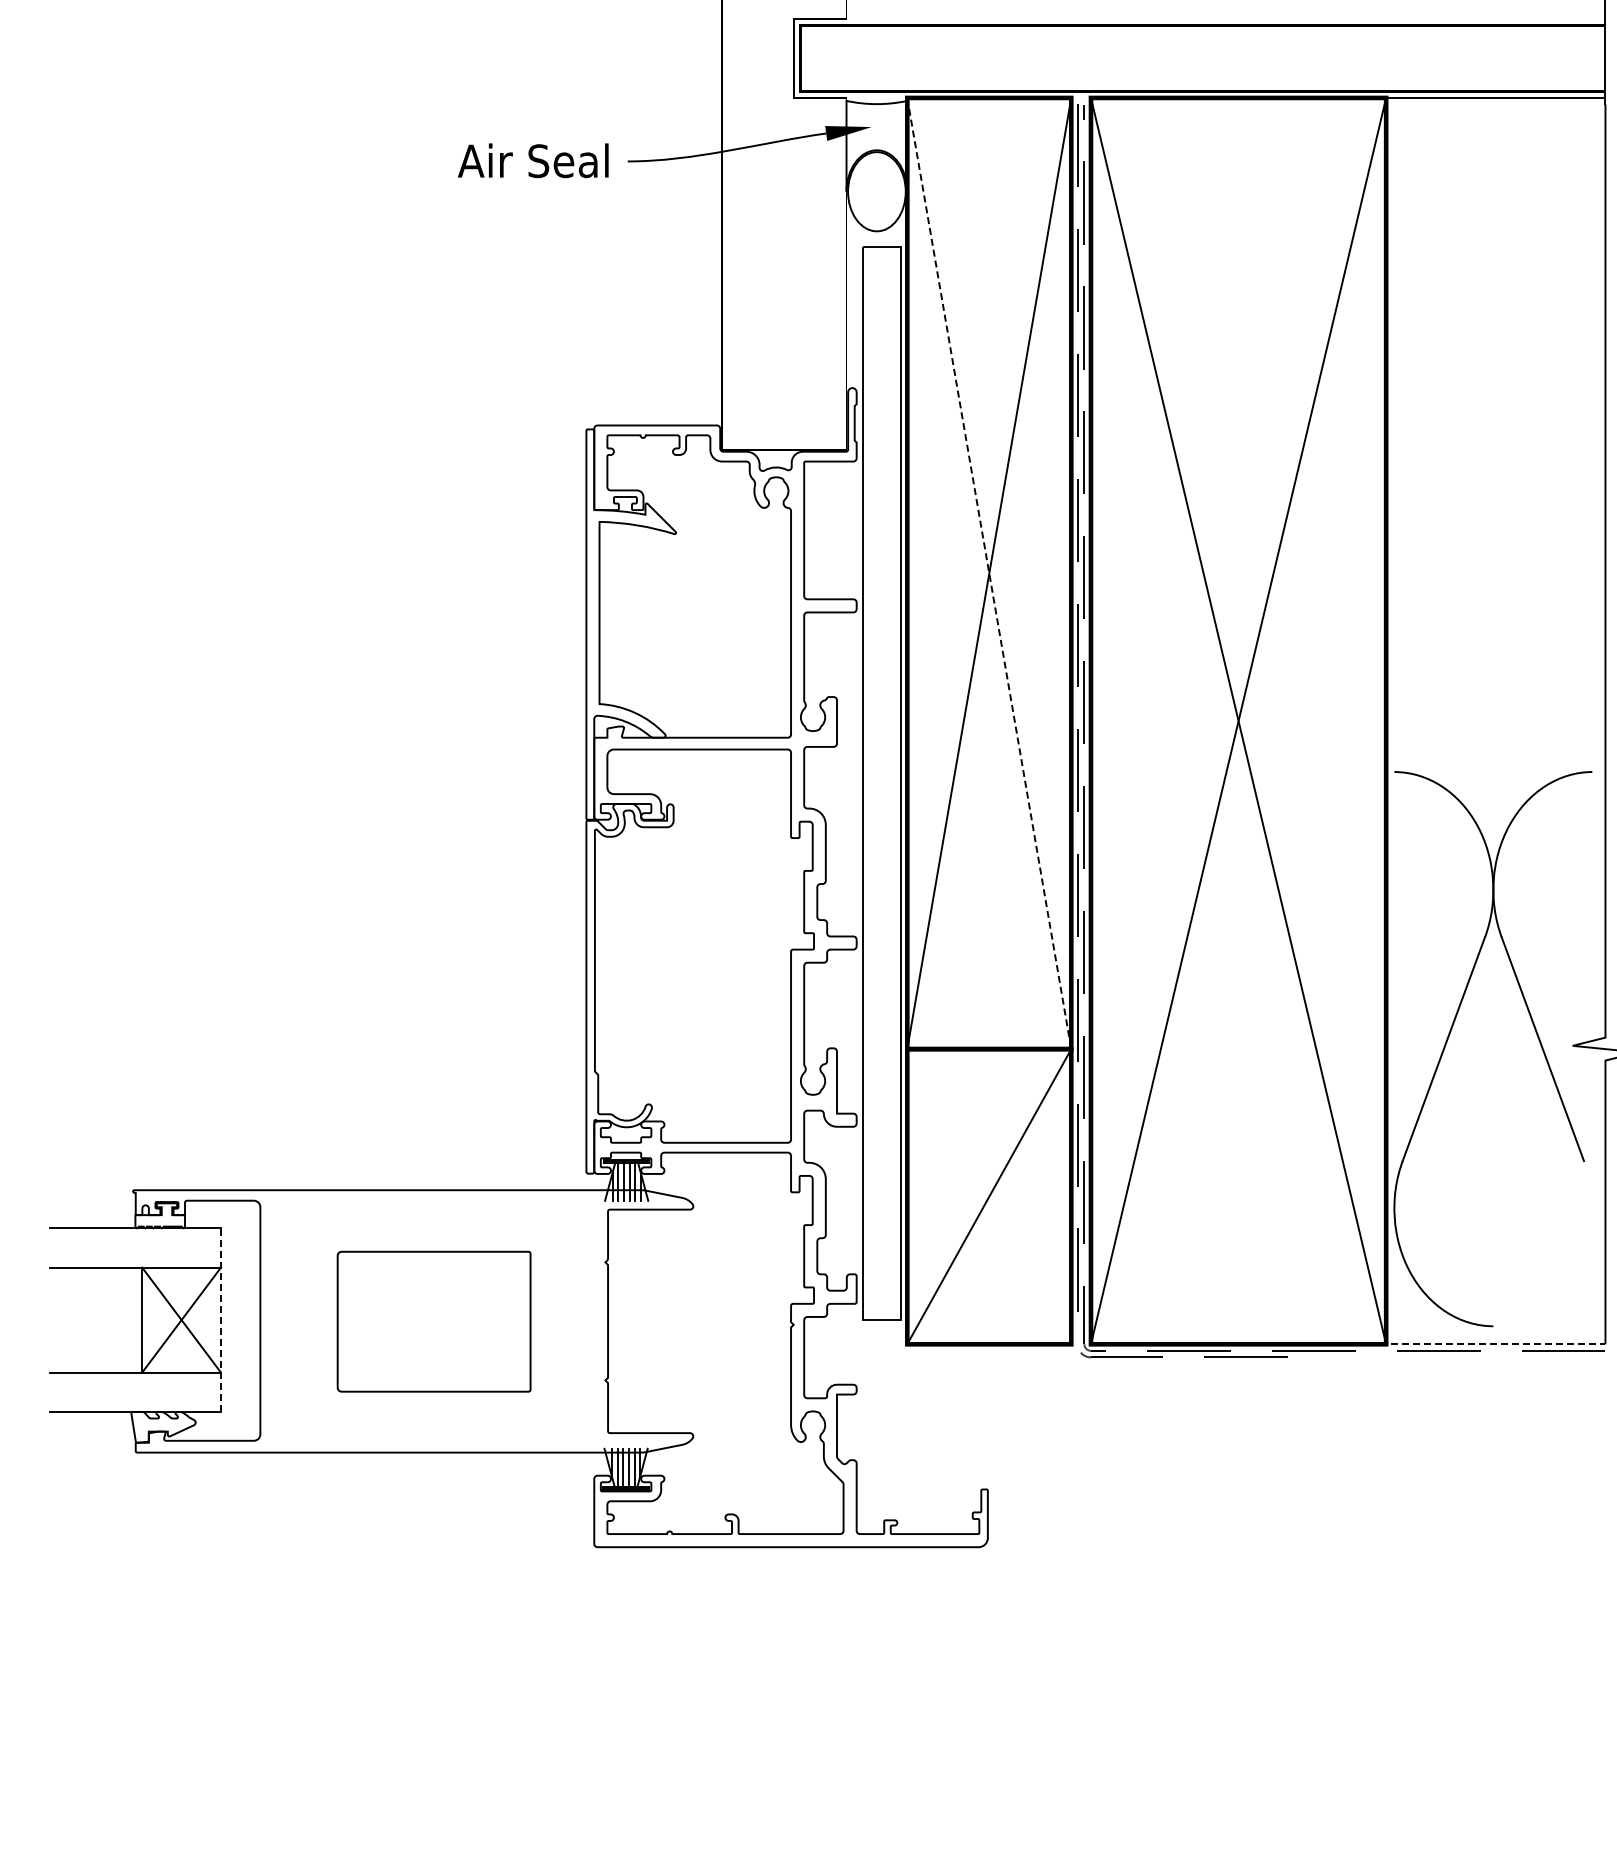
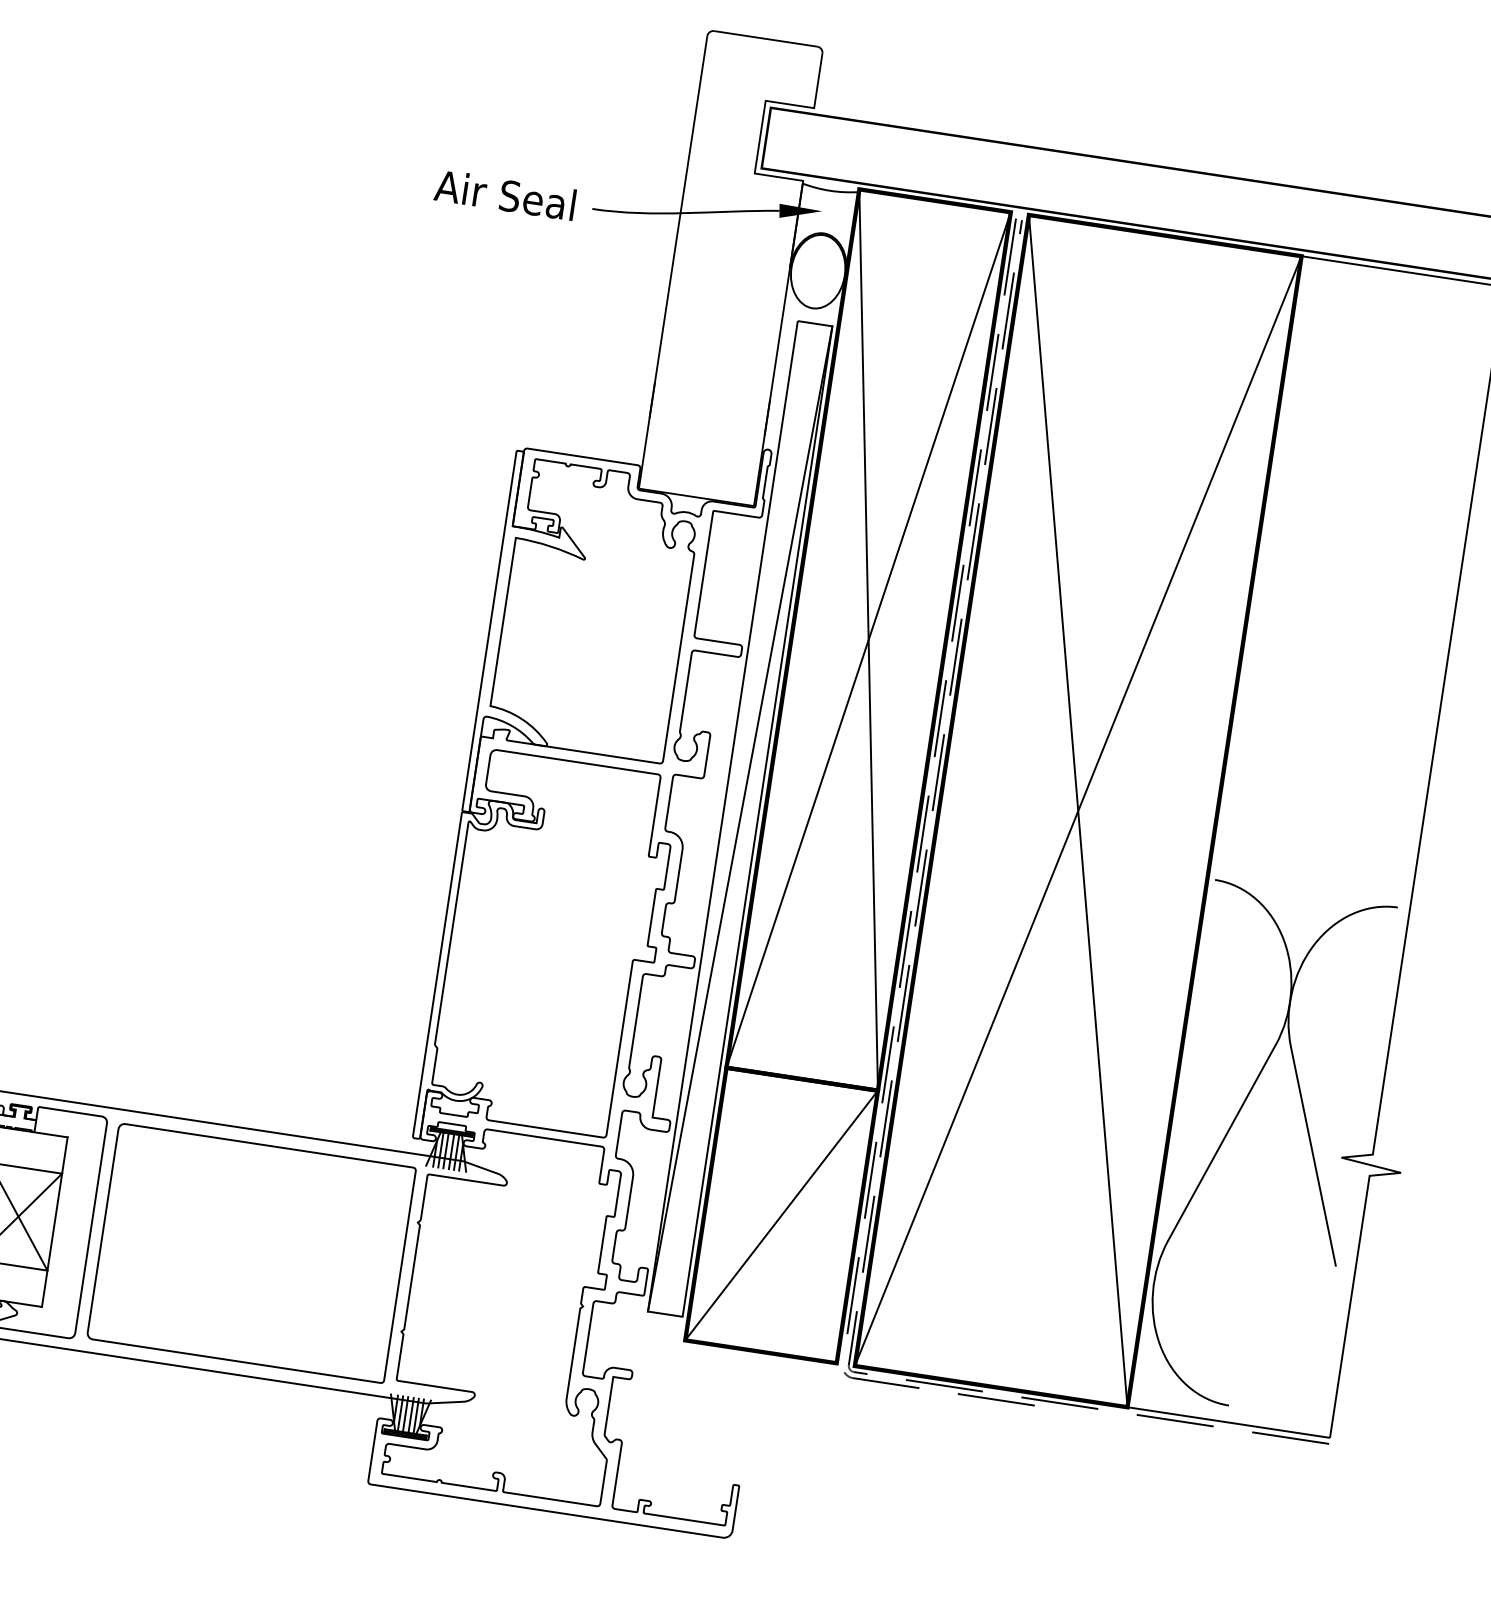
line: (989, 573) -> (868, 640), dashed -> solid
line: (881, 783) -> (739, 818), added
line: (220, 1320) -> (54, 1222), dashed -> solid
part: (433, 1321) -> (250, 1253), size x1.67
line: (1492, 1344) -> (1225, 1422), dashed -> solid

